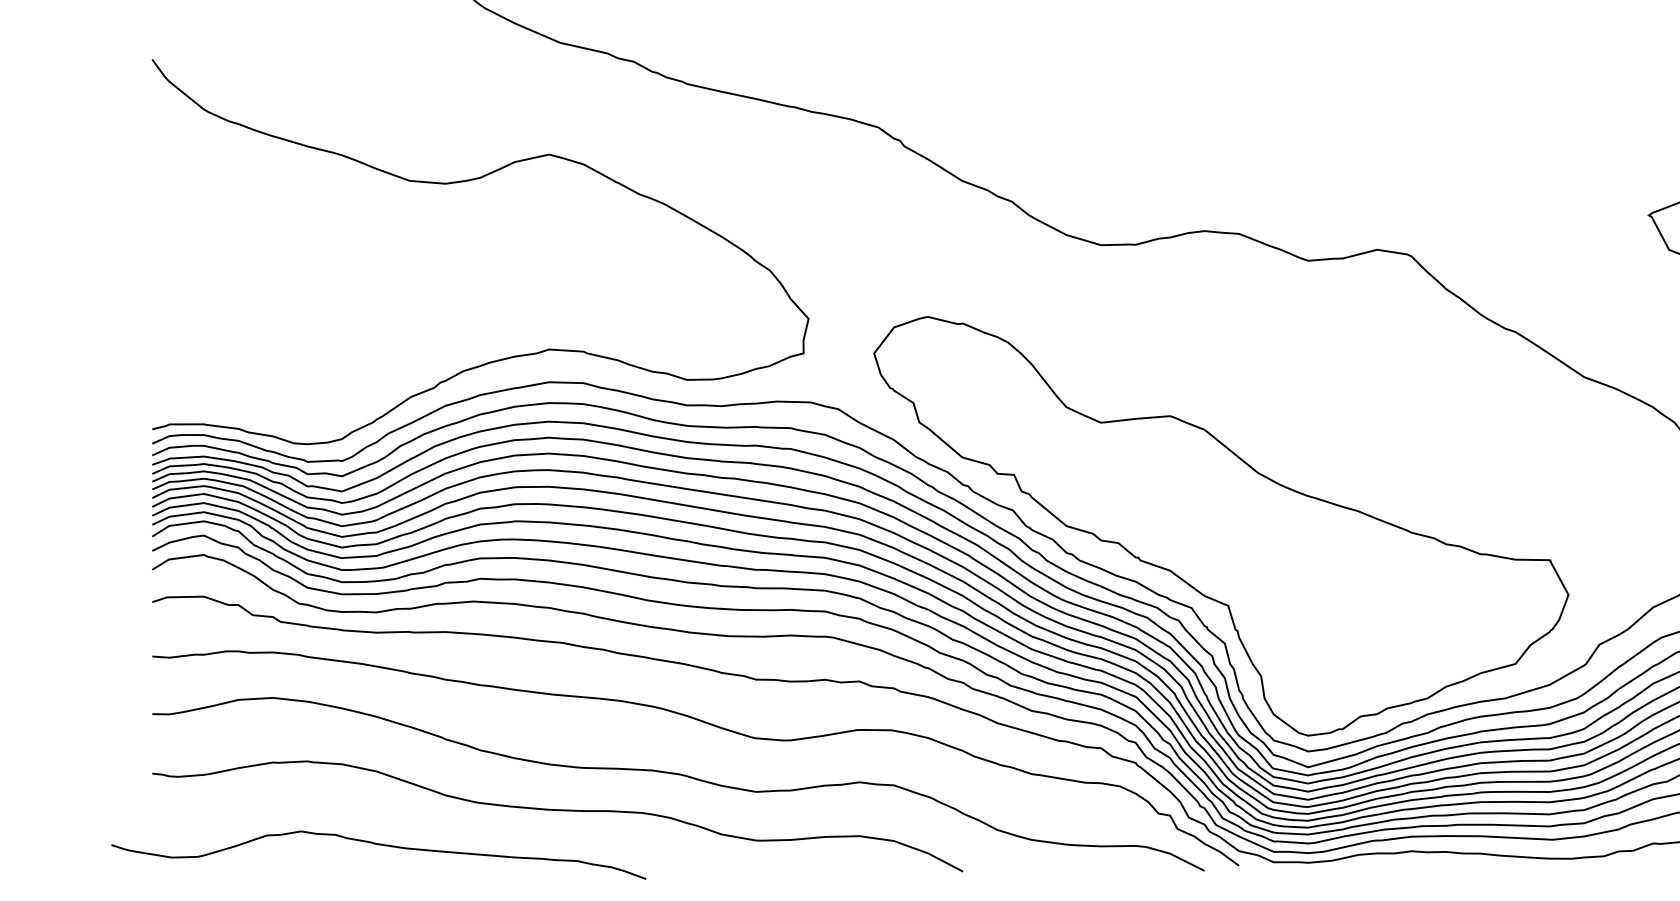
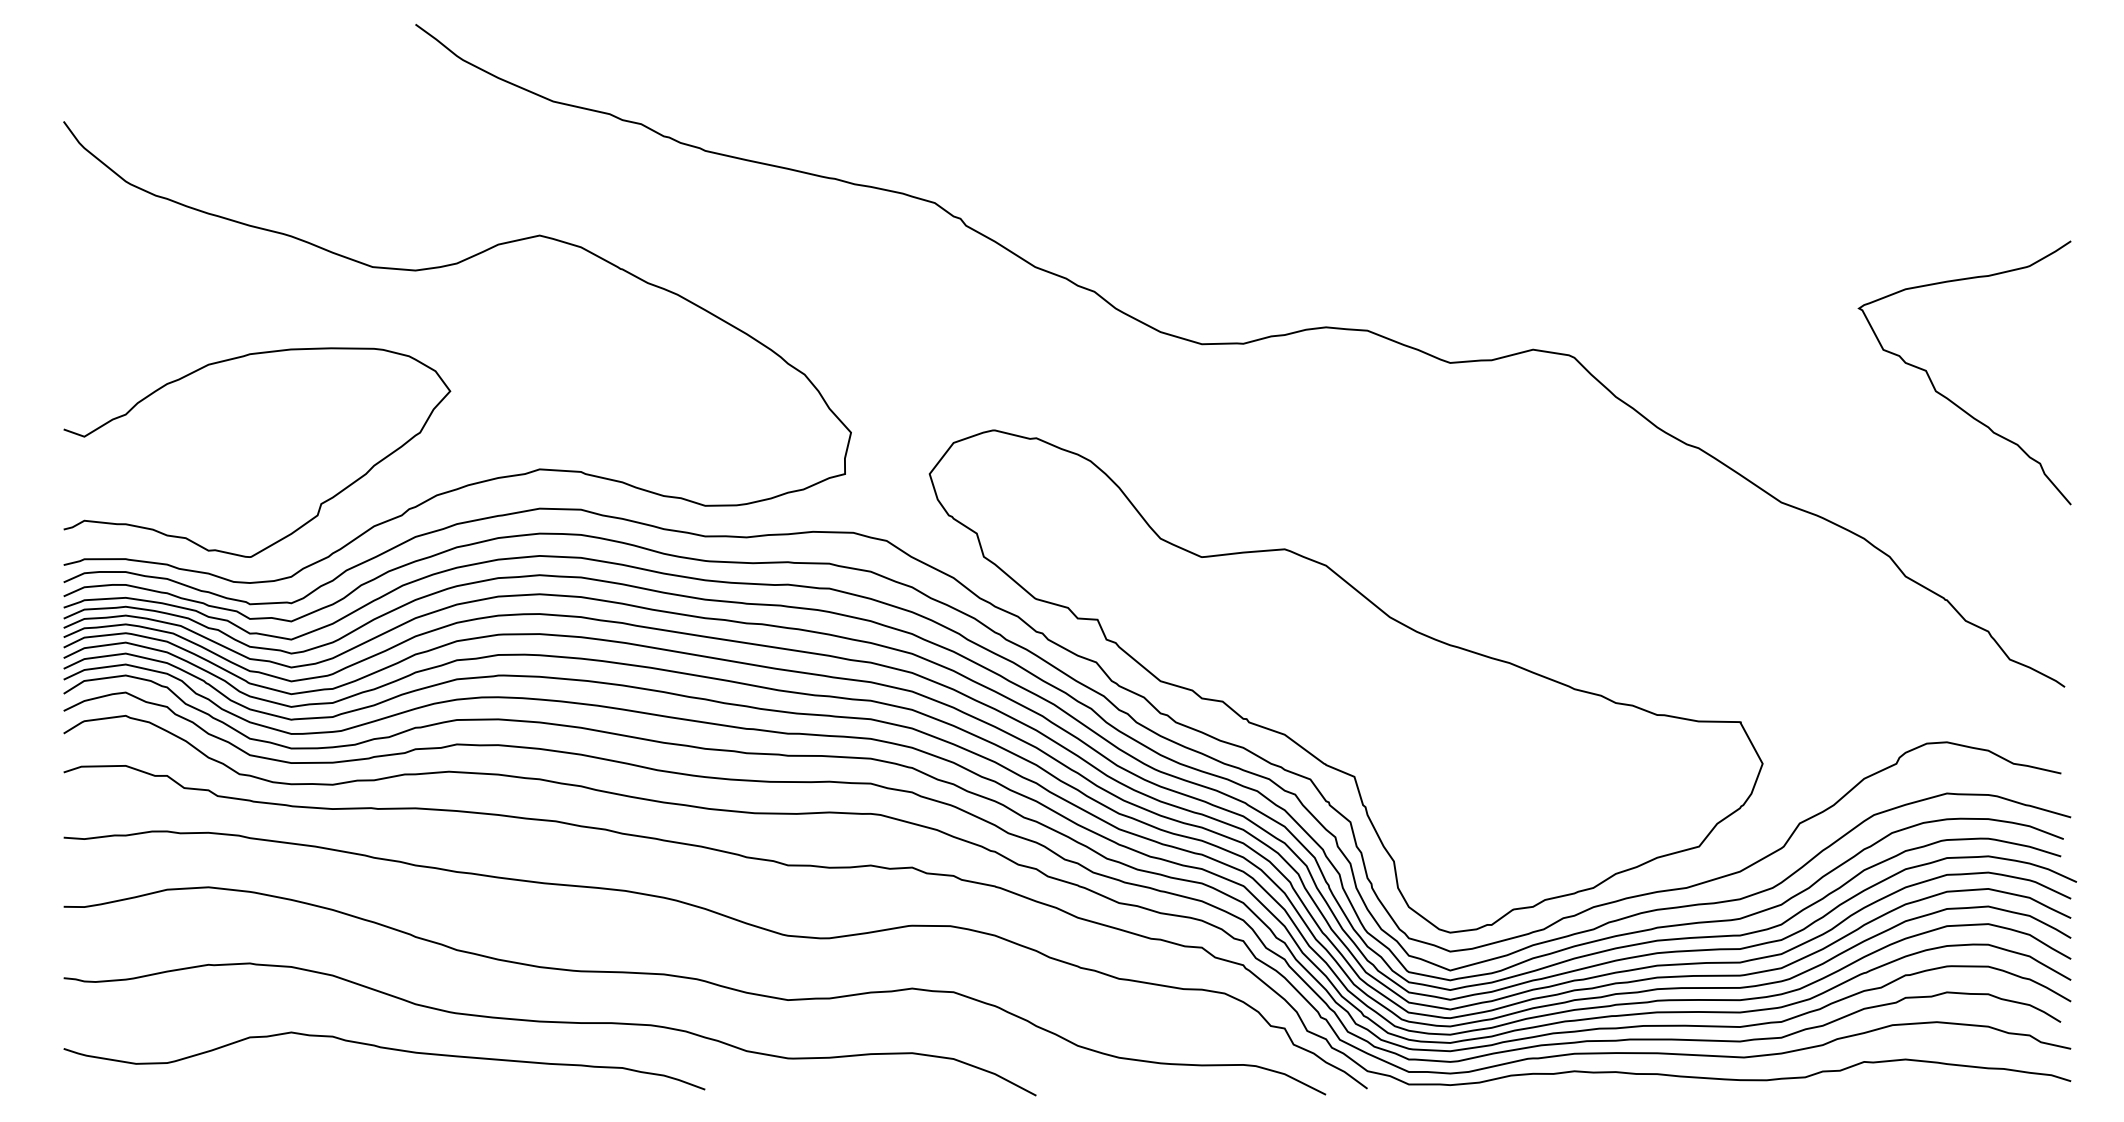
curve: (366, 377) -> (320, 503), added
curve: (380, 845) -> (386, 1049), moved

